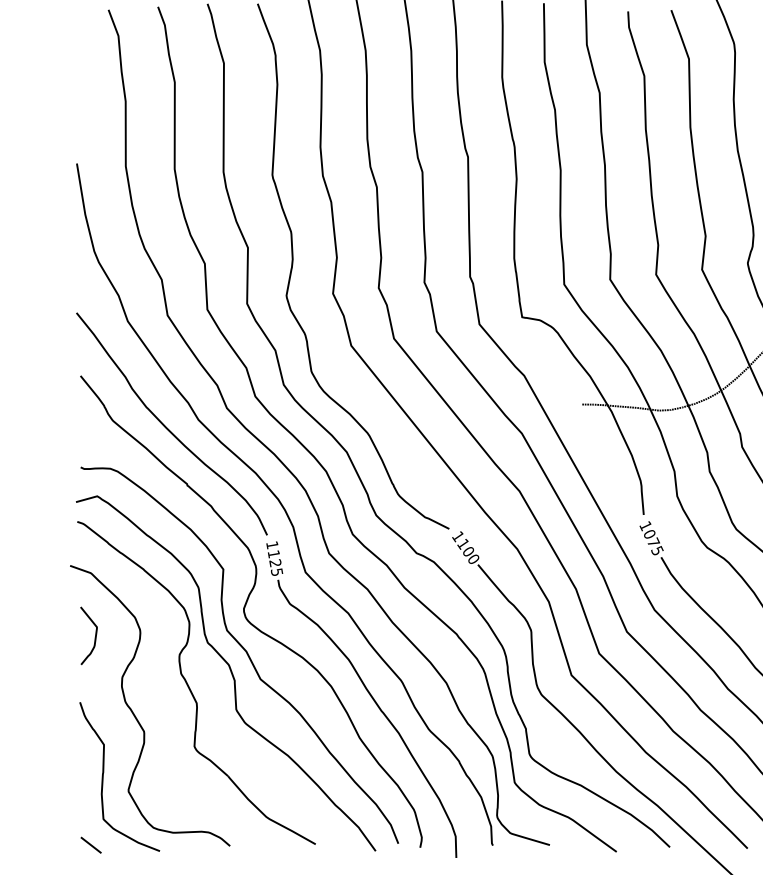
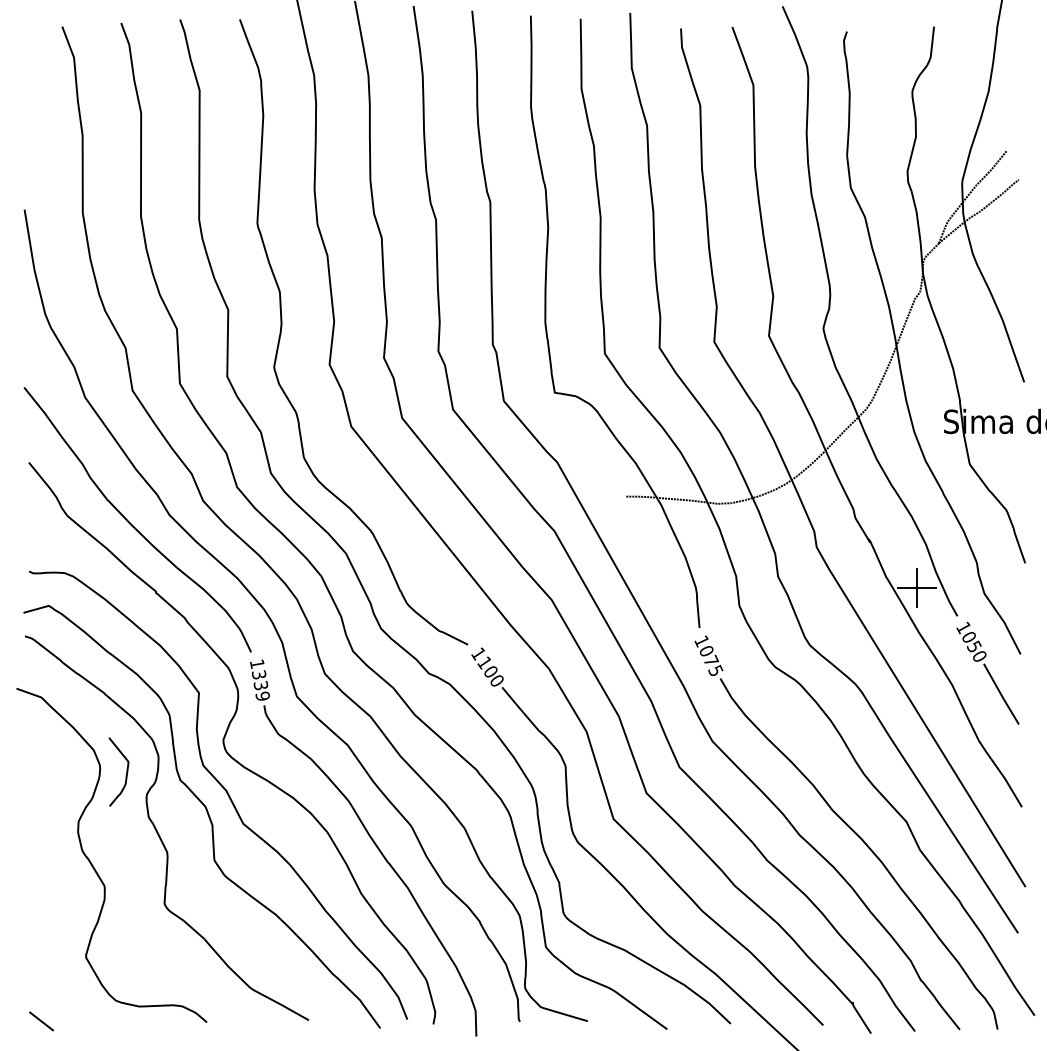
text: (275, 563) -> (261, 685), 1125 -> 1339
curve: (95, 635) -> (126, 771), moved
curve: (103, 777) -> (56, 940), removed

